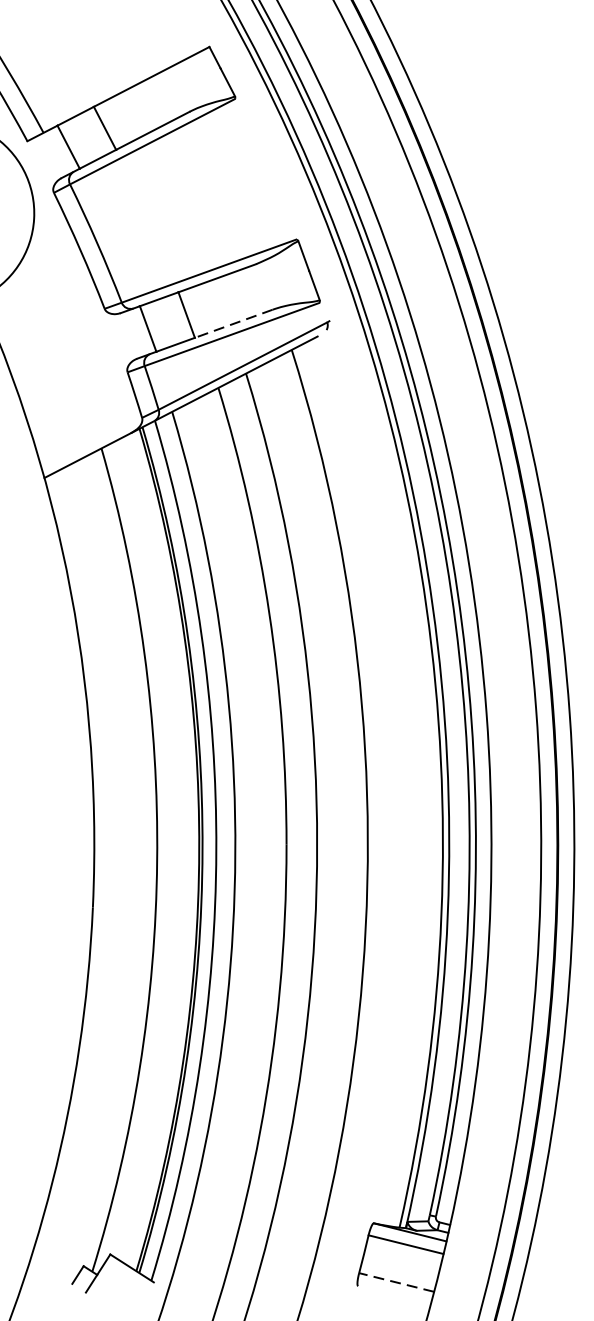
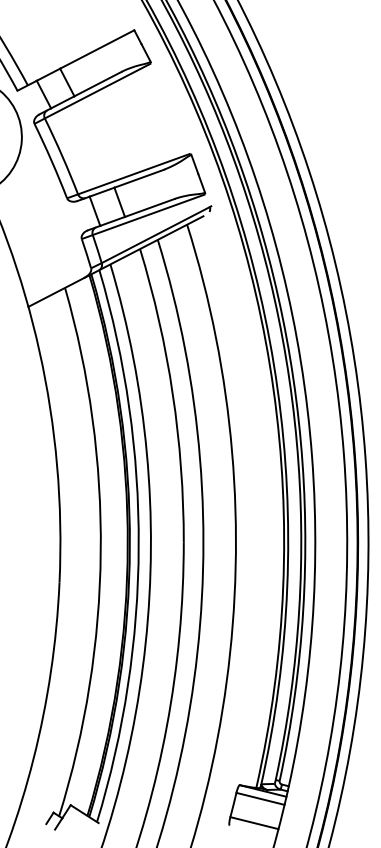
line: (233, 324) -> (149, 208), dashed -> solid
line: (396, 1283) -> (254, 823), dashed -> solid

